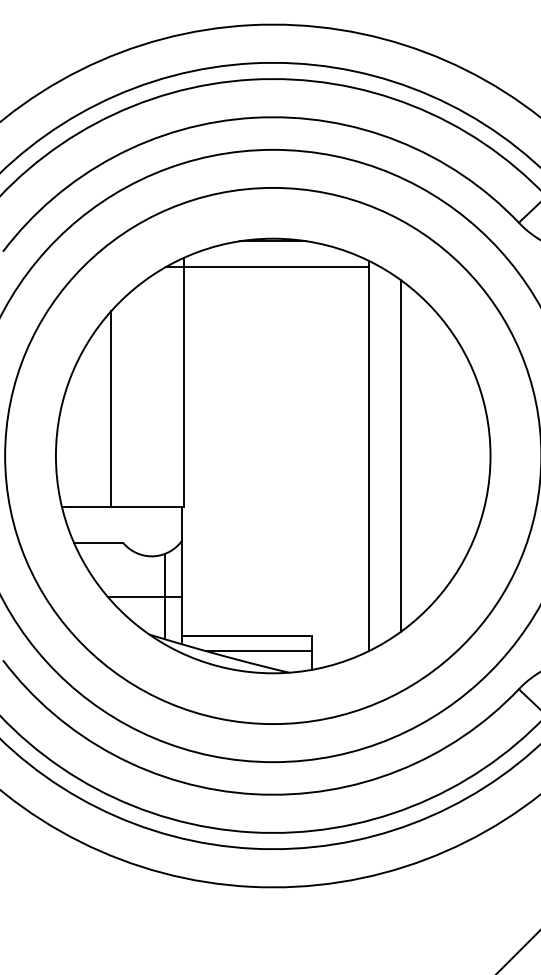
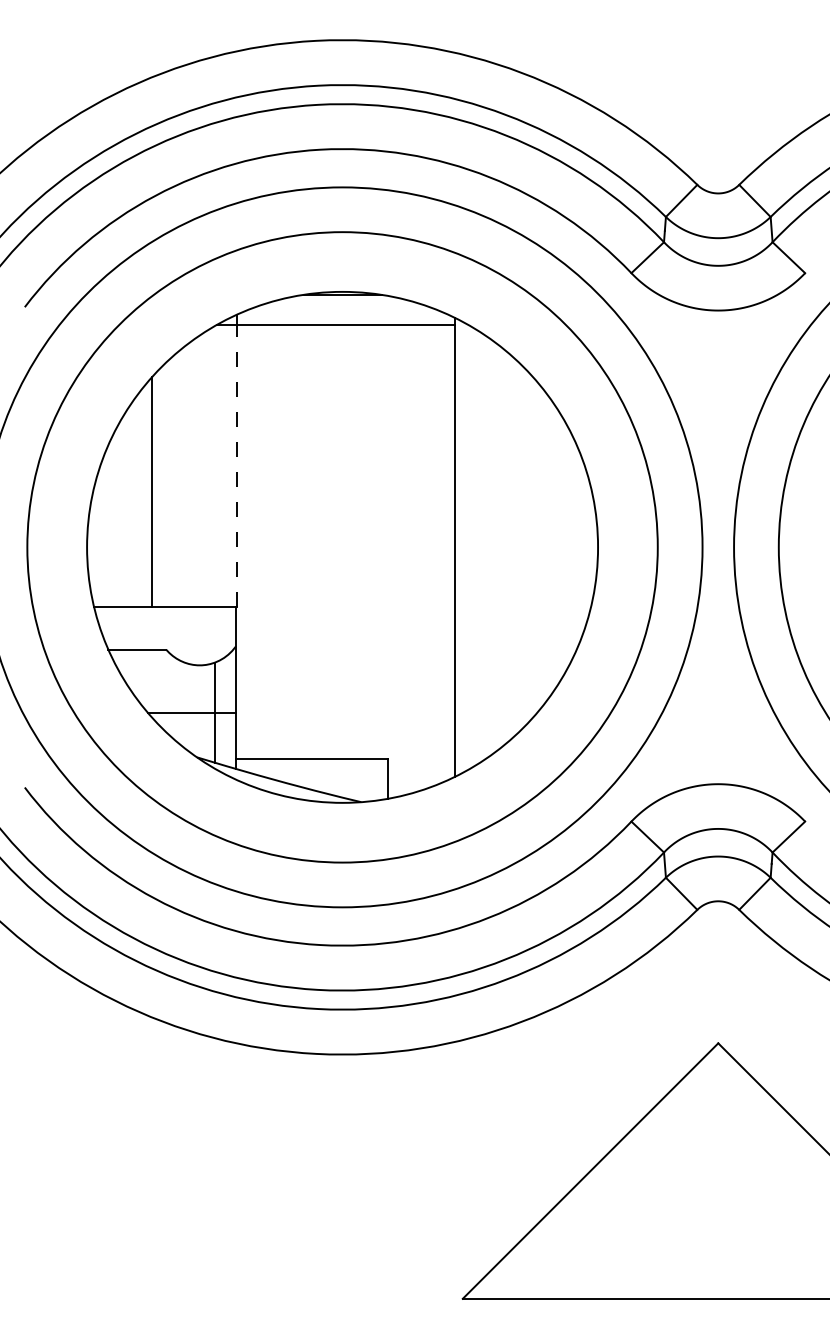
line: (183, 386) -> (237, 465), solid -> dashed
line: (400, 455) -> (492, 546), removed
line: (258, 650) -> (325, 776), removed

